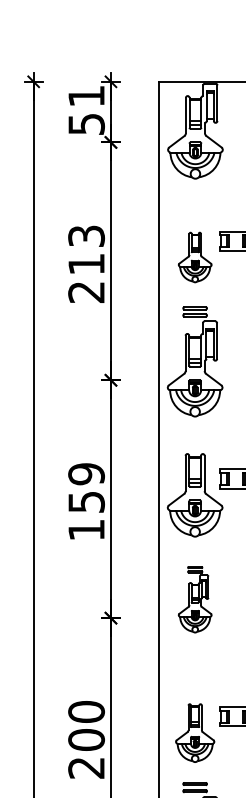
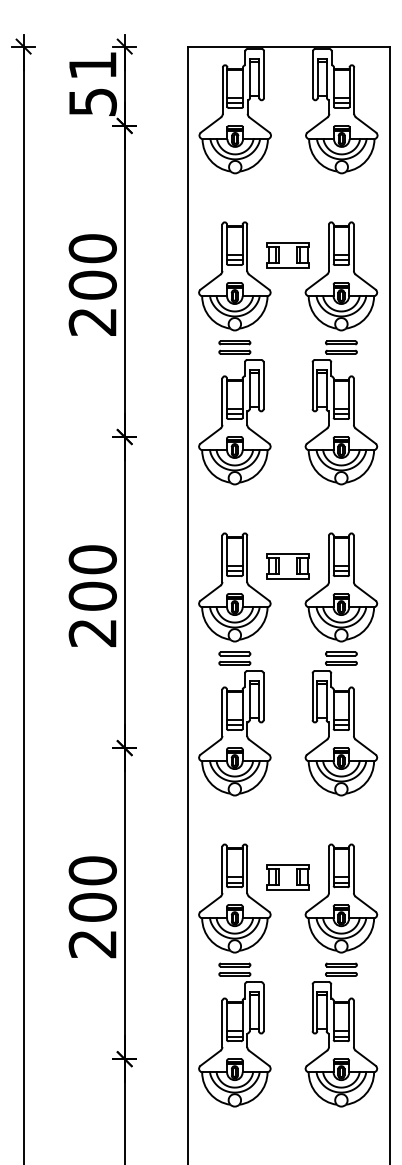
text: (86, 249) -> (92, 266), 213 -> 200
part: (194, 257) -> (234, 276), size x1.67
text: (86, 502) -> (92, 596), 159 -> 200
part: (194, 599) -> (234, 723), size x1.67
part: (194, 733) -> (234, 898), size x1.43

